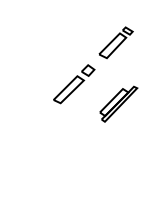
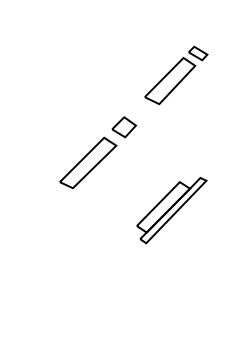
part: (118, 103) -> (171, 209), moved

